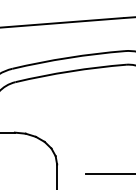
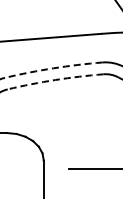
arc: (68, 58) -> (53, 68), solid -> dashed
arc: (70, 71) -> (55, 80), solid -> dashed

